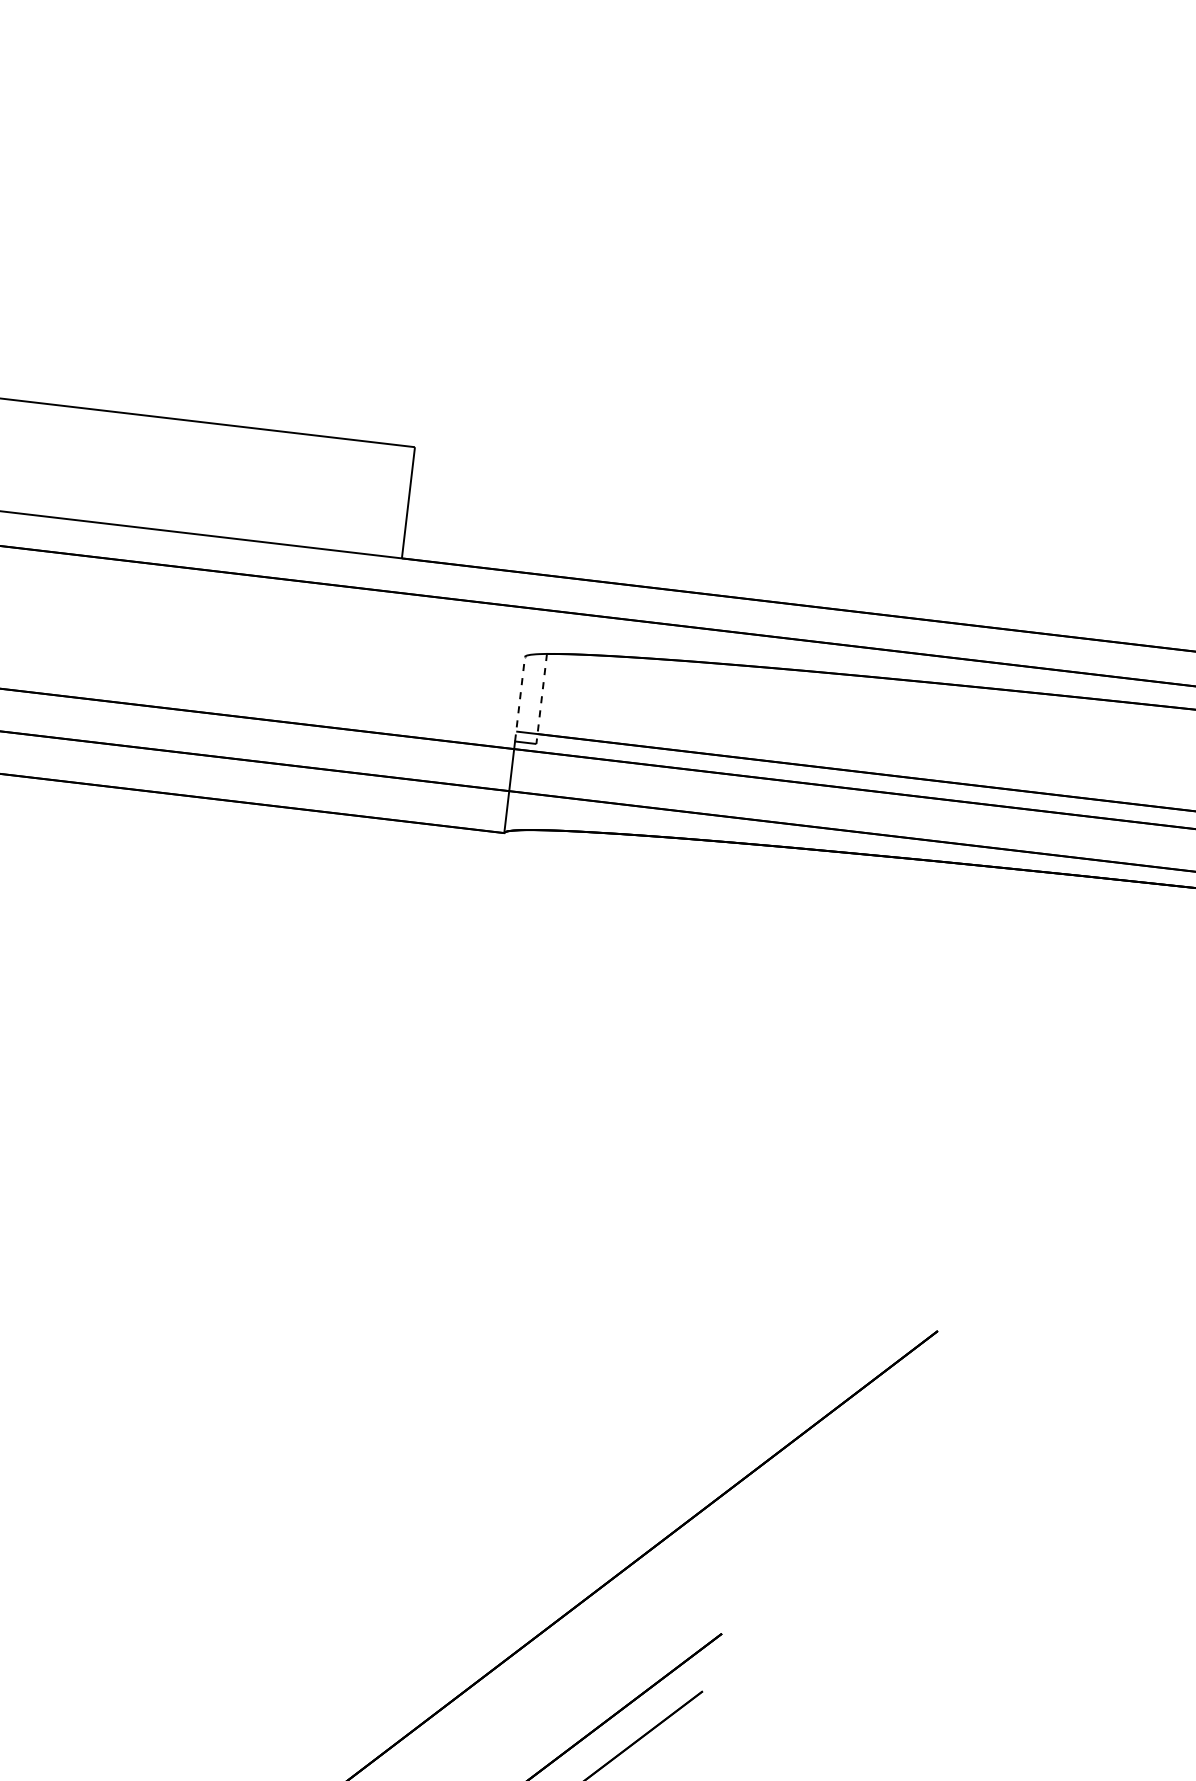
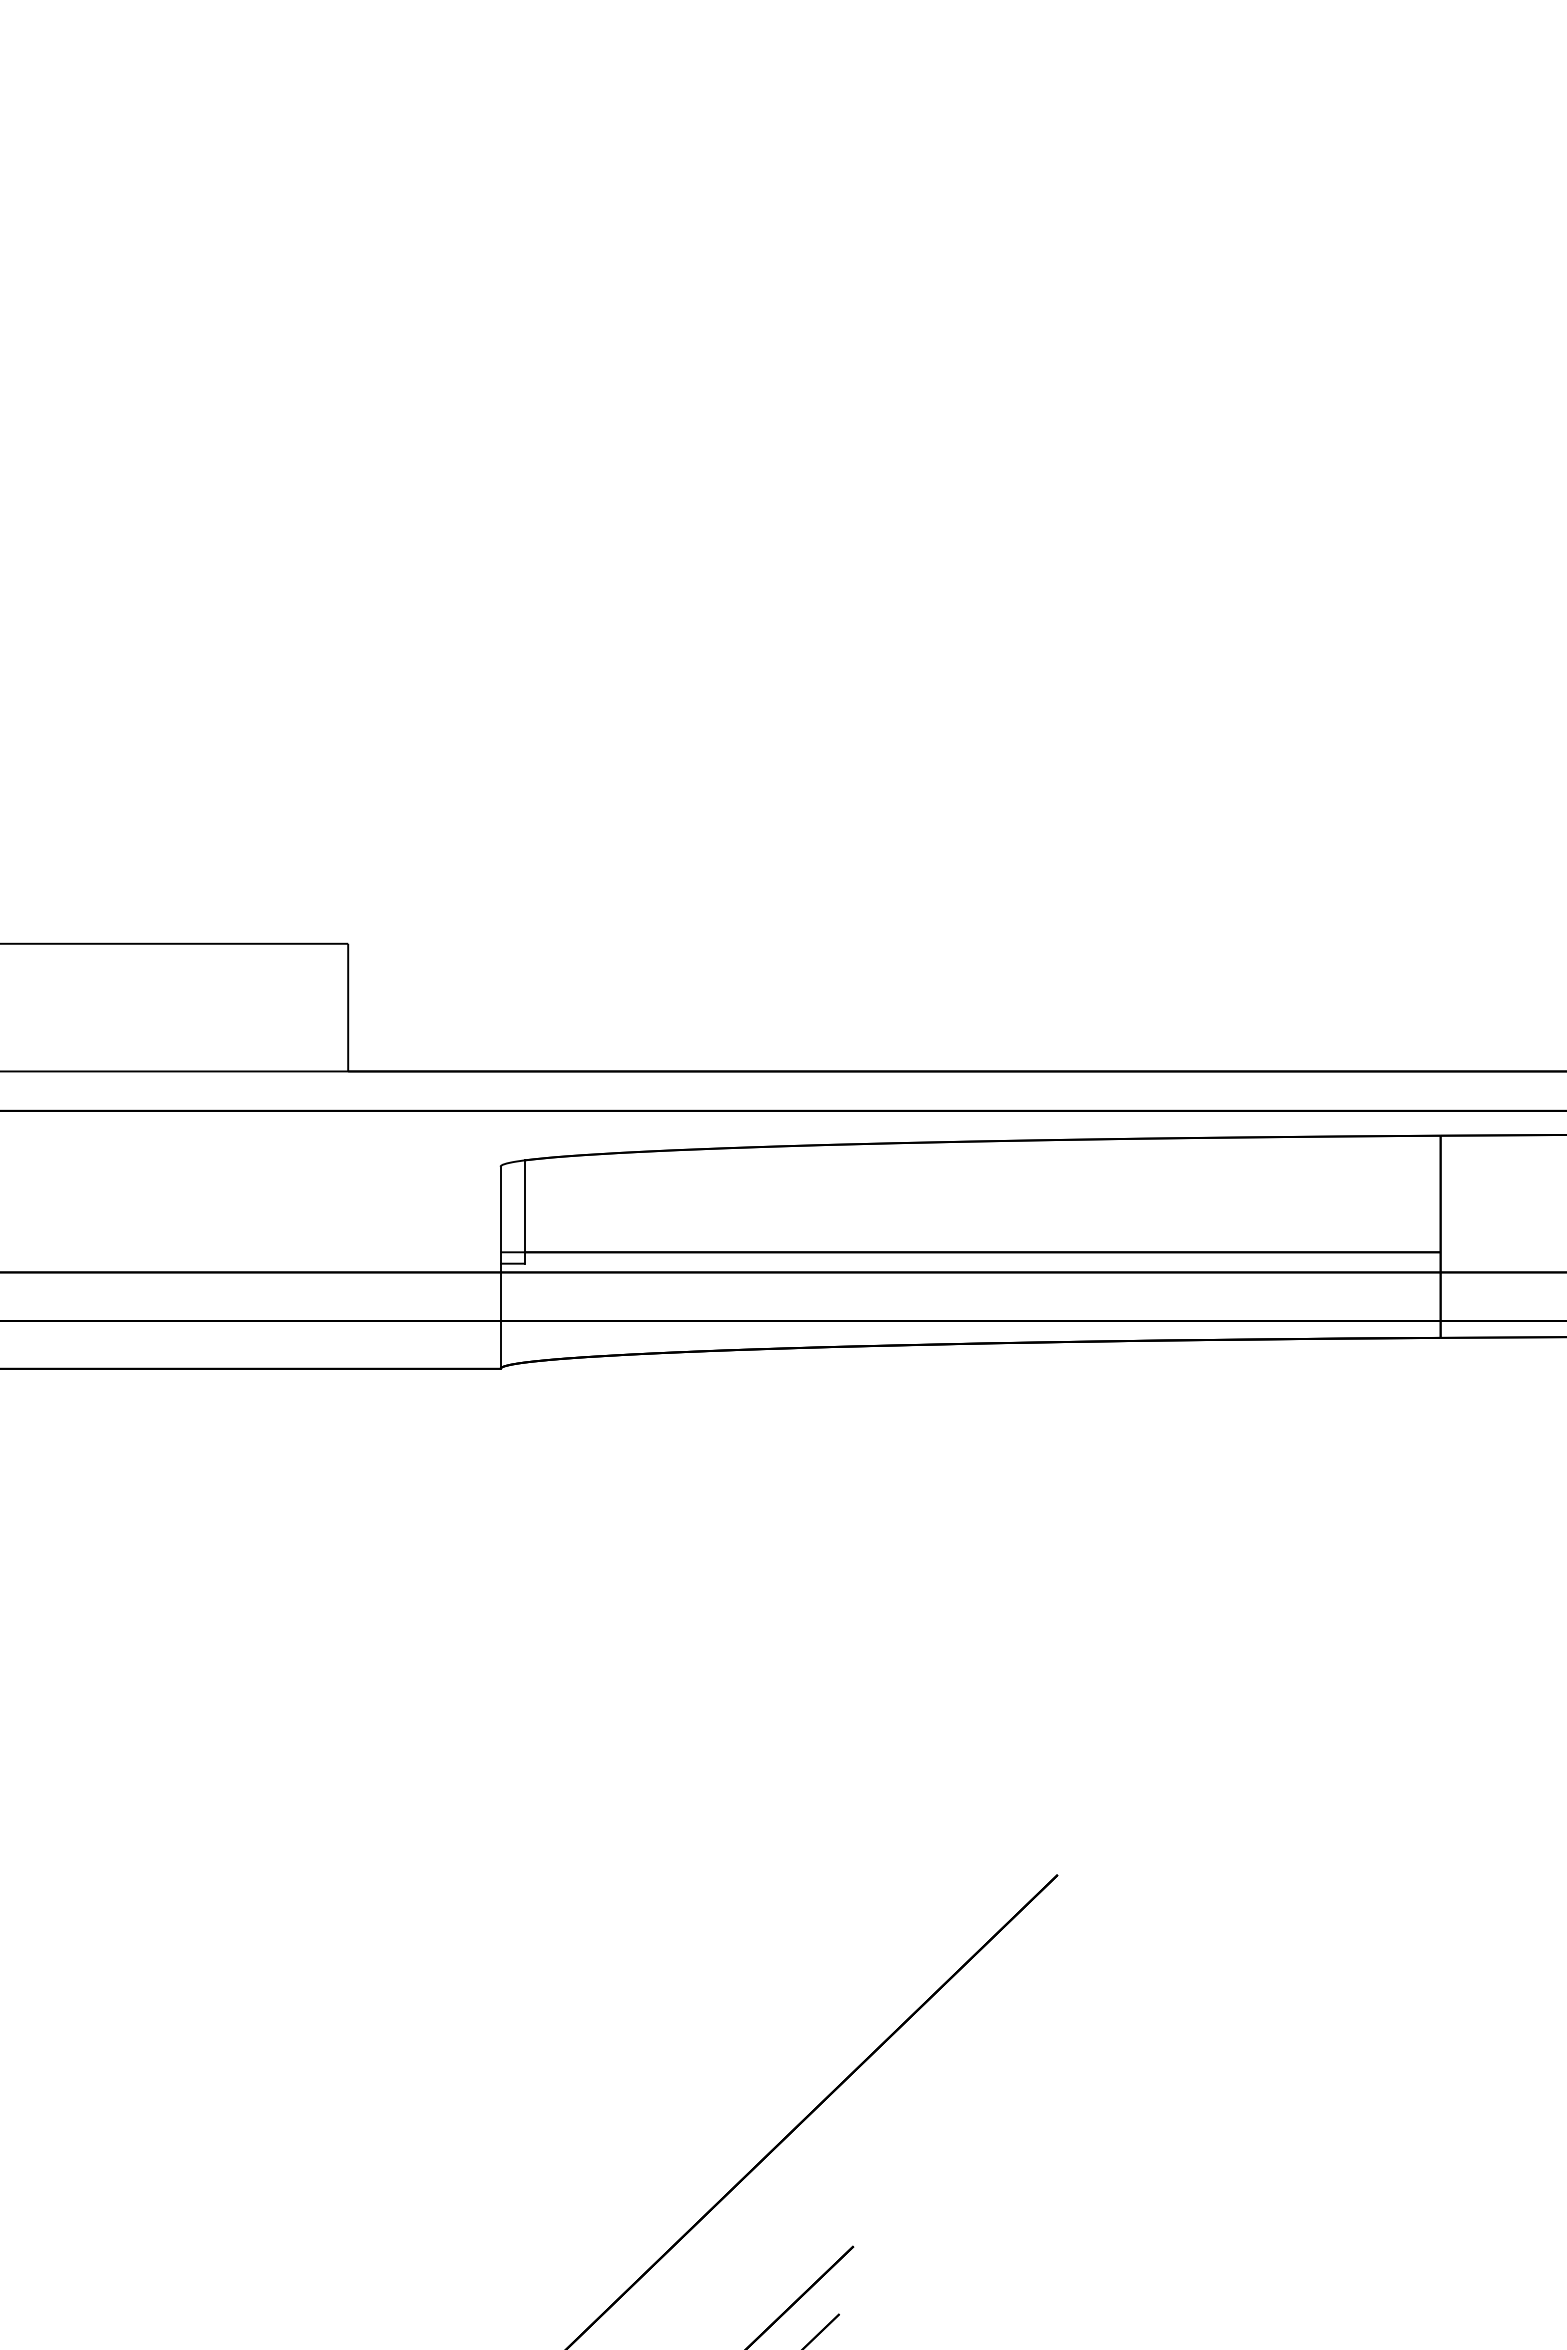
line: (519, 699) -> (500, 1215), dashed -> solid
line: (541, 699) -> (525, 1212), dashed -> solid

